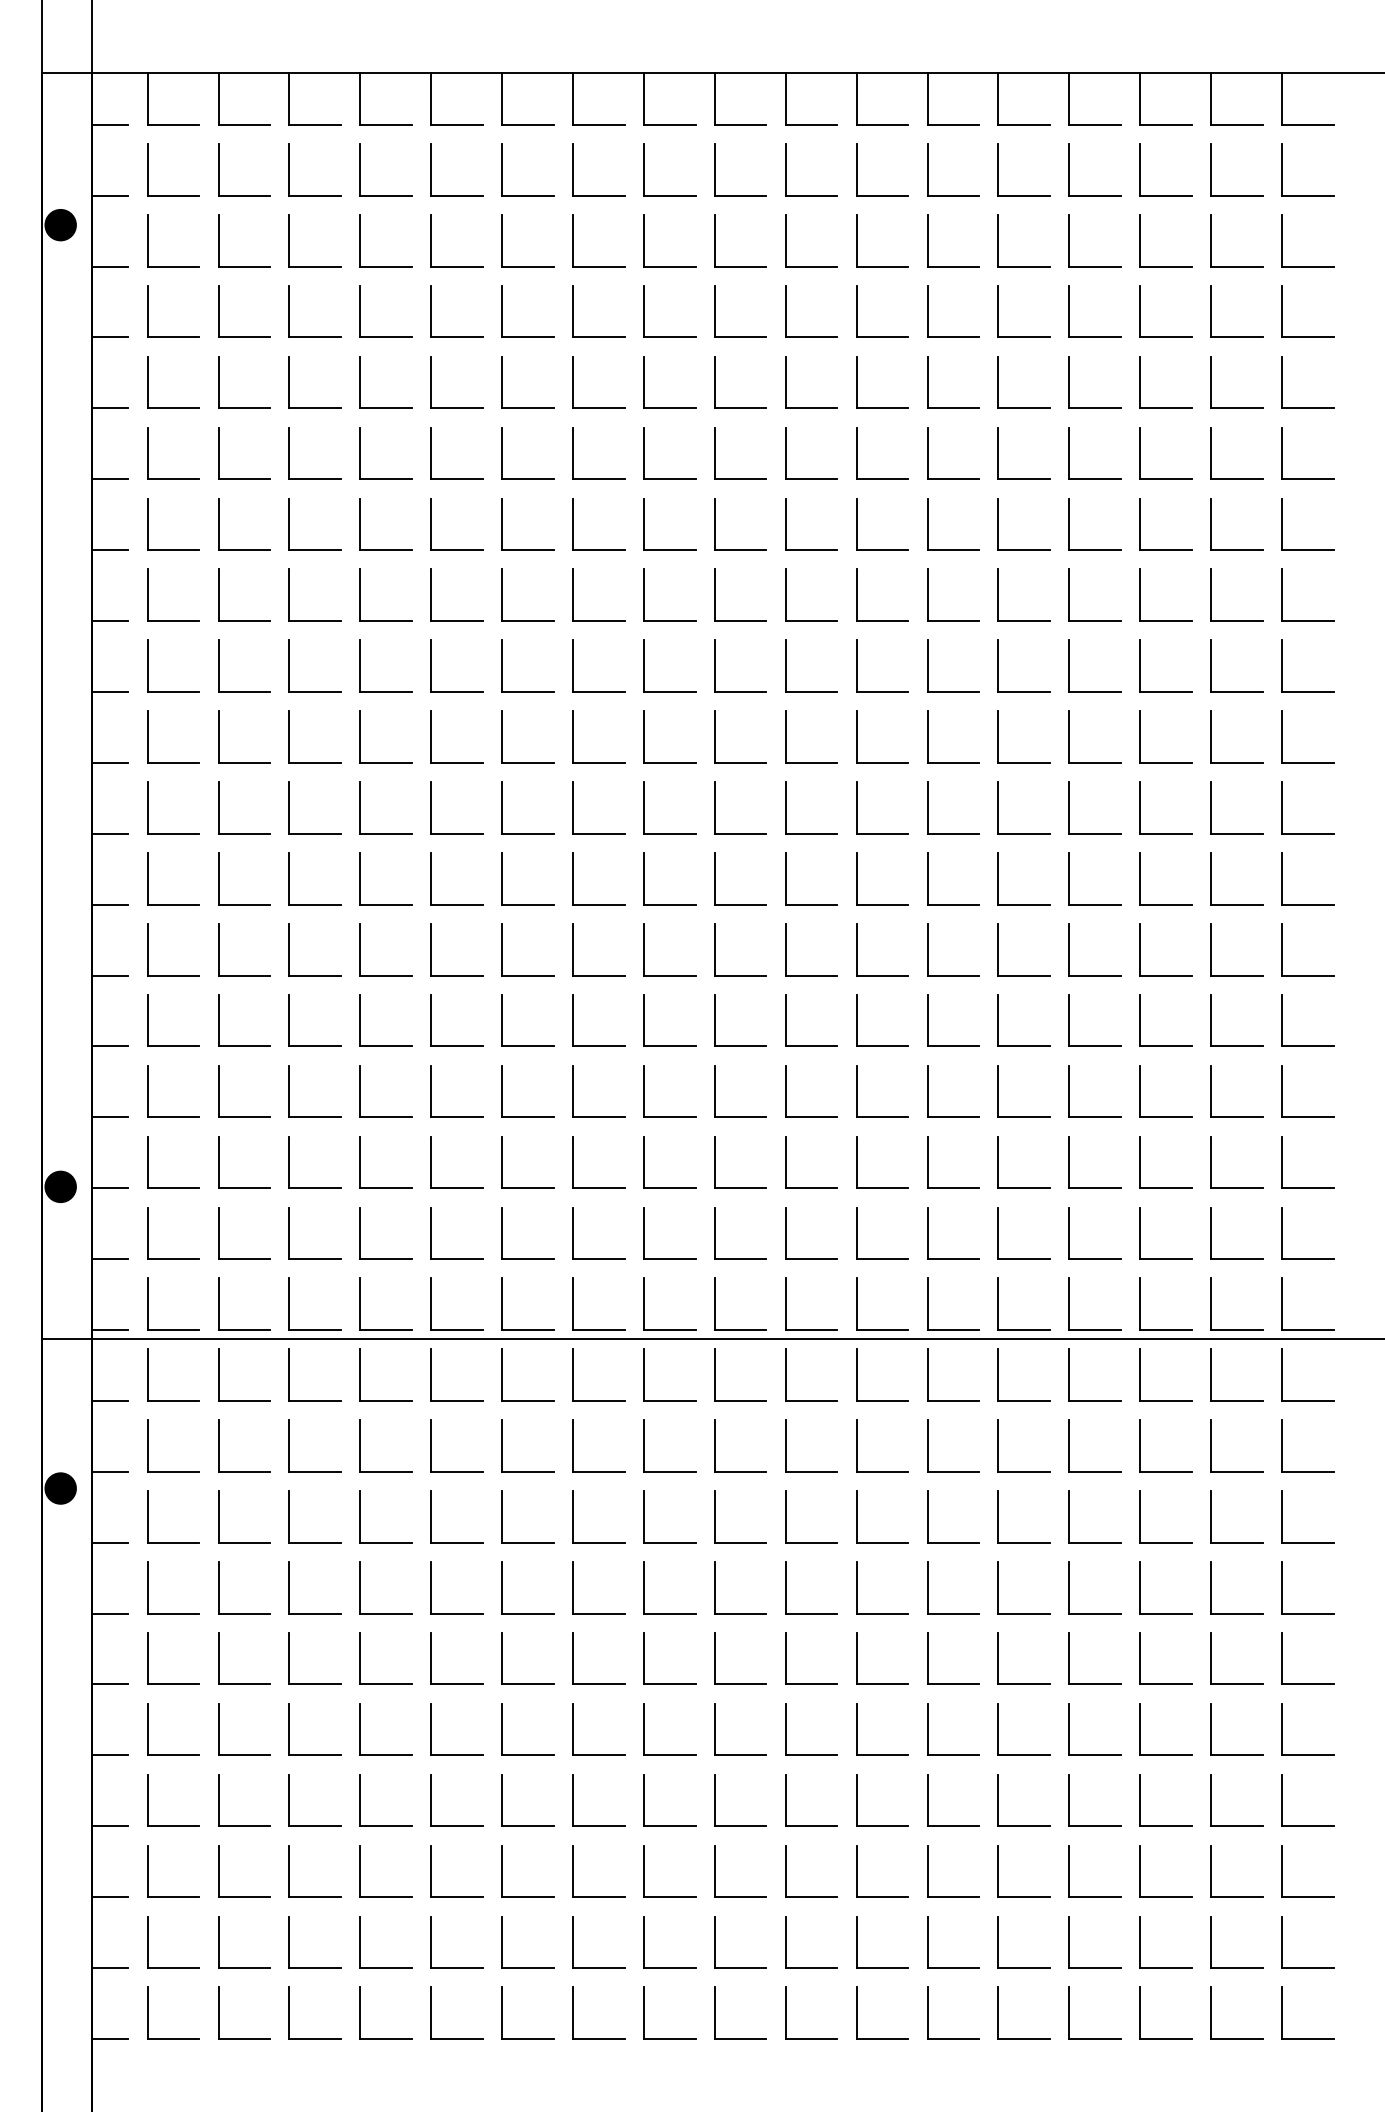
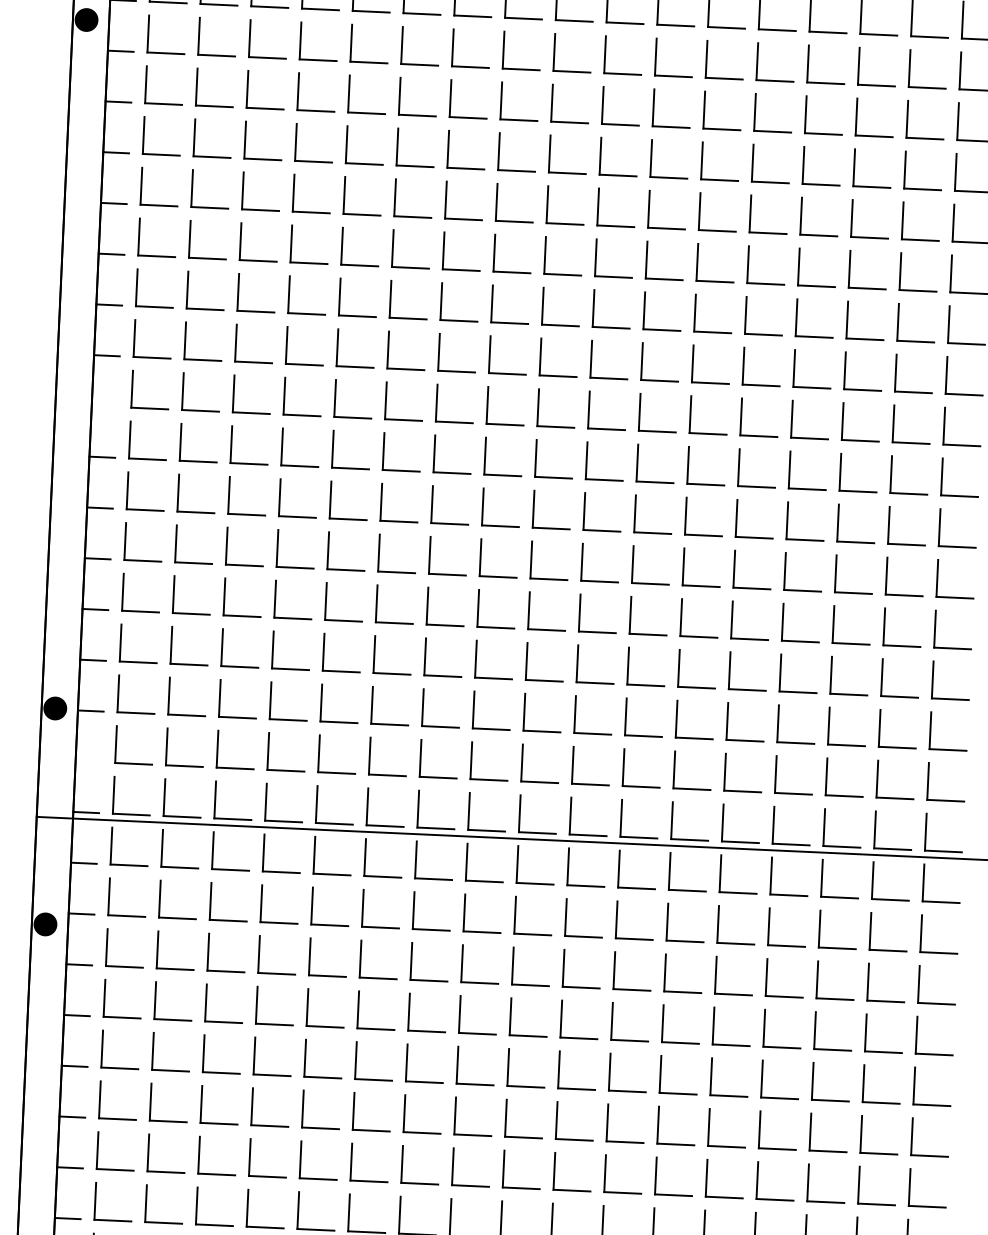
line: (110, 762) -> (104, 406), removed
line: (110, 1259) -> (88, 762), removed

